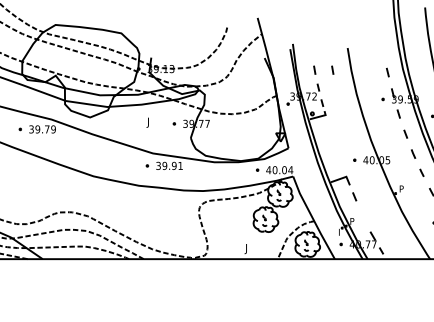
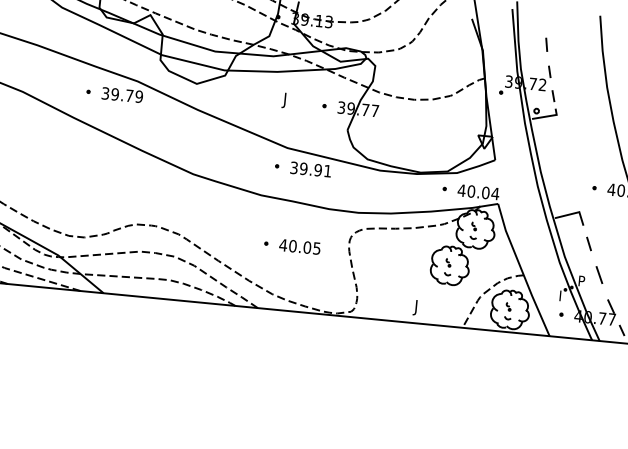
line: (332, 69) -> (573, 46), removed
part: (161, 216) -> (291, 245), added
line: (363, 216) -> (599, 275), added

